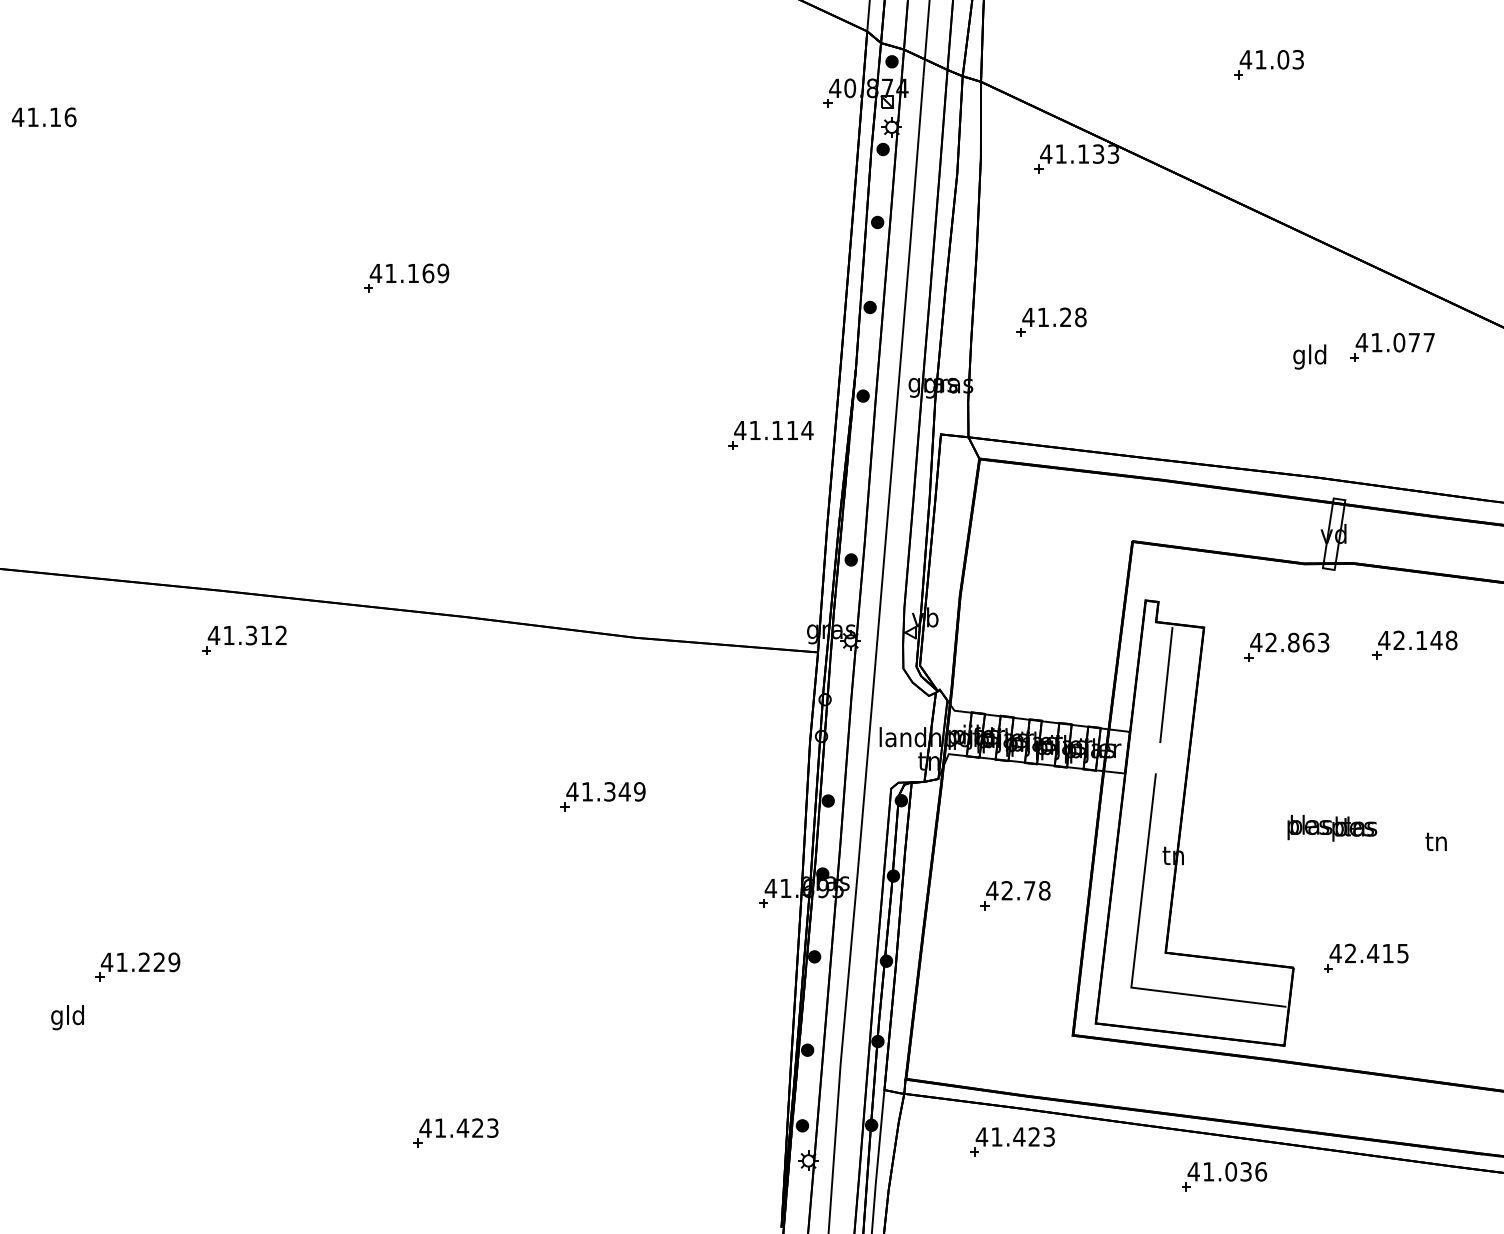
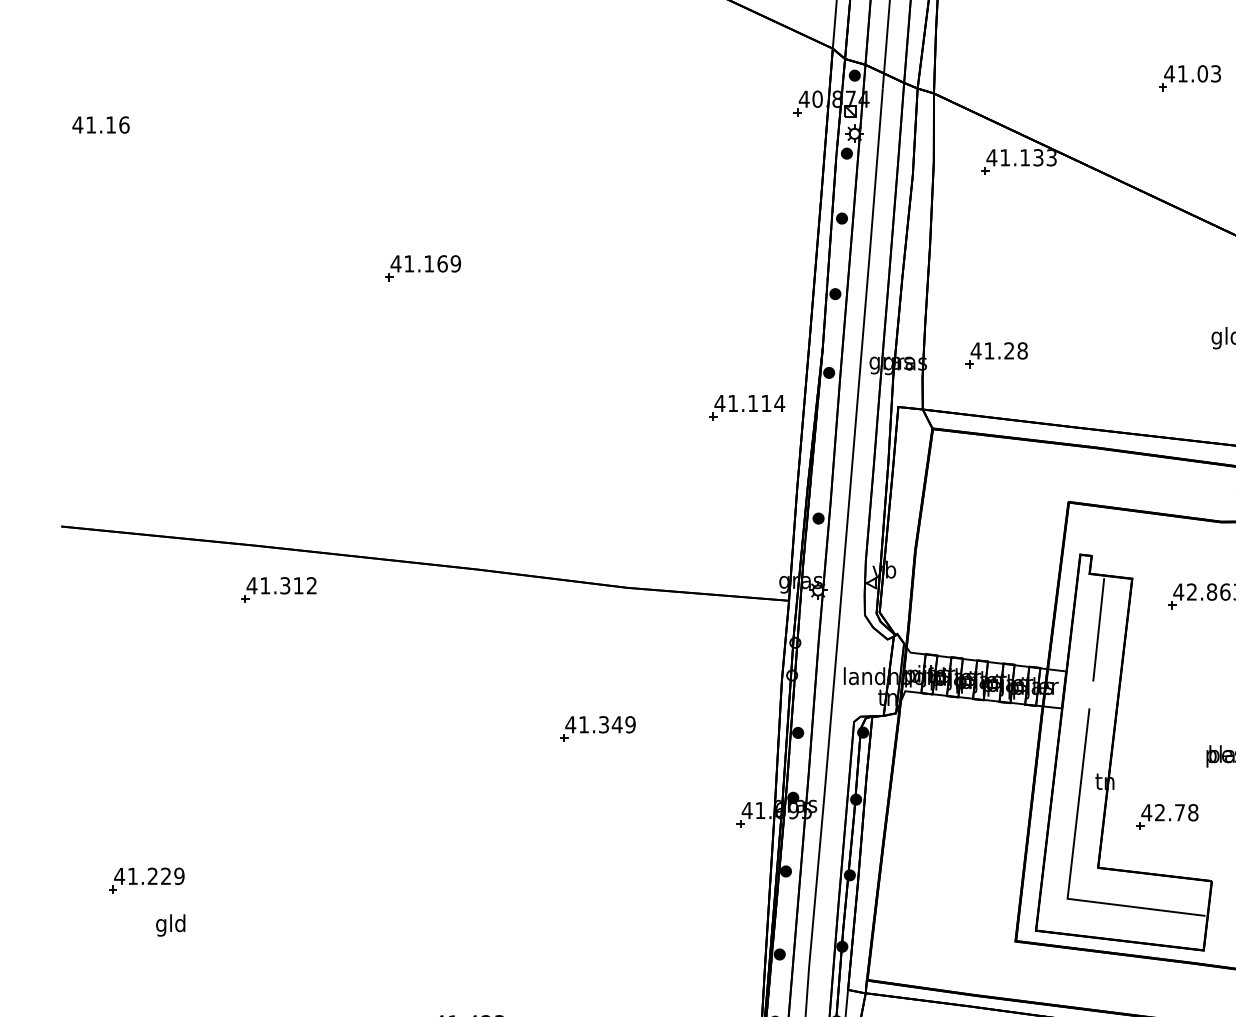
part: (1051, 321) -> (996, 354), moved
part: (1015, 895) -> (1167, 816), moved
part: (137, 966) -> (146, 880), moved
text: (67, 1017) -> (170, 925), moved

